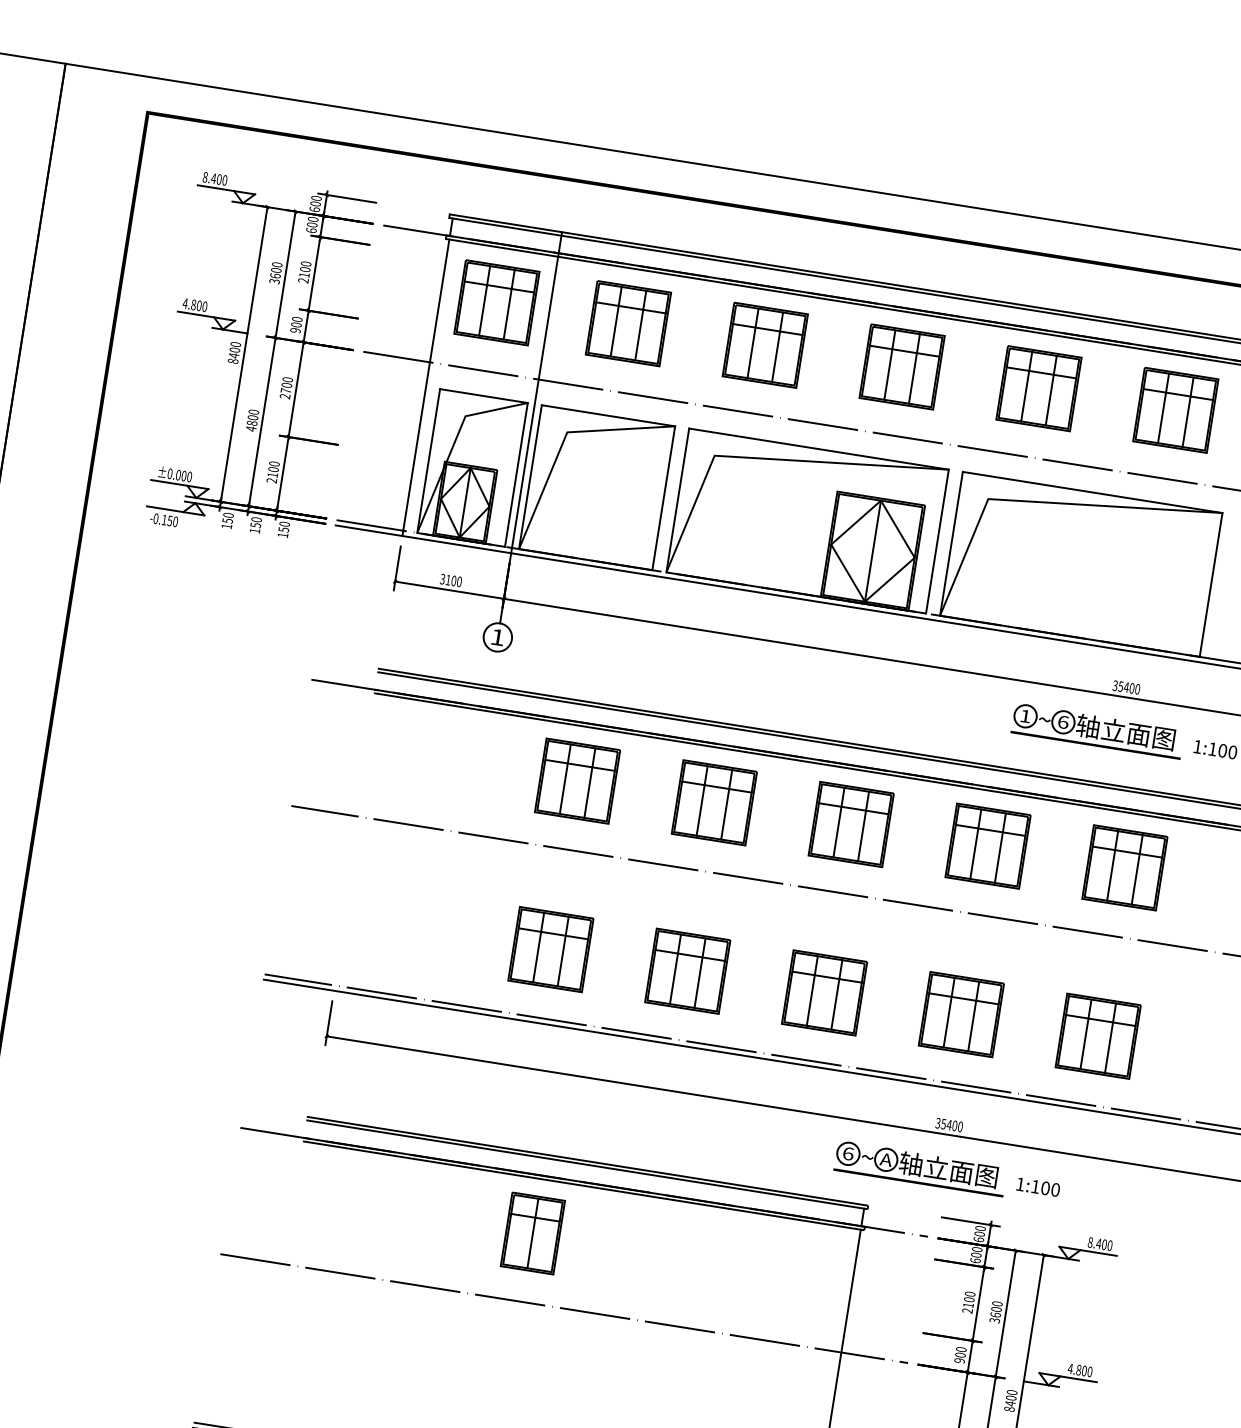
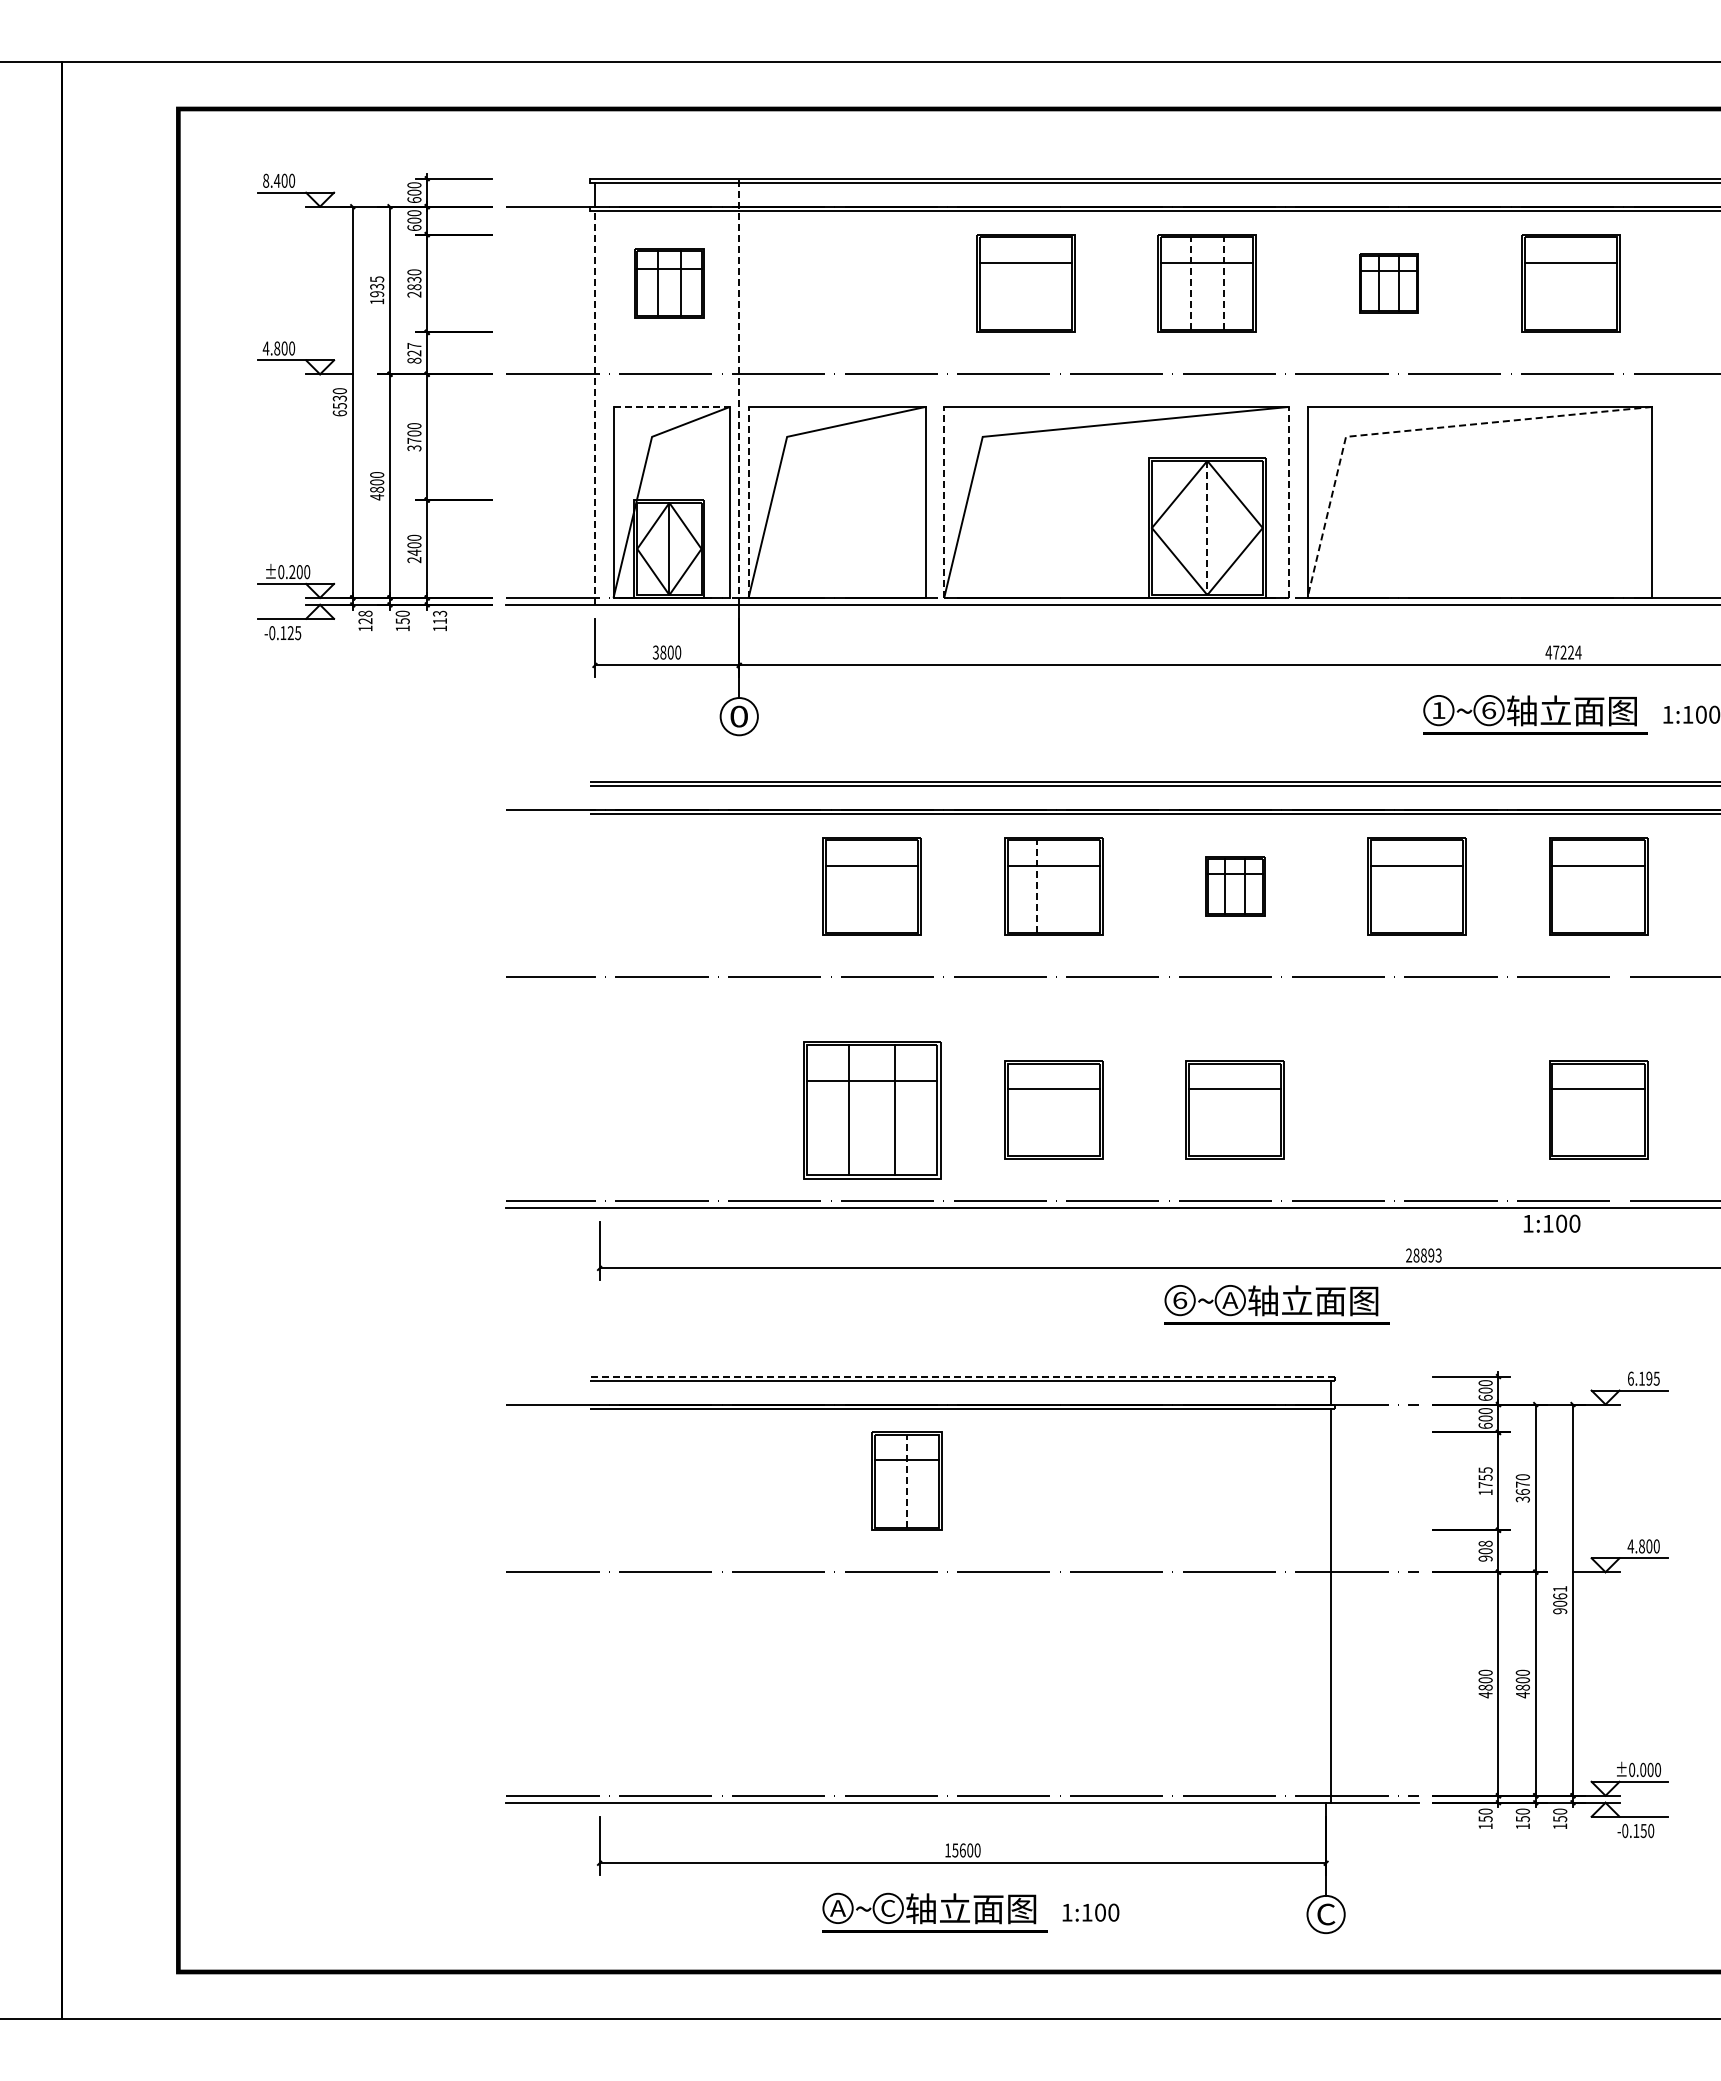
text: (304, 272) -> (414, 283), 2100 -> 2830
text: (276, 273) -> (377, 290), 3600 -> 1935
part: (496, 302) -> (669, 283), size x0.7
part: (628, 323) -> (843, 283), removed
text: (296, 325) -> (414, 353), 900 -> 827
line: (753, 343) -> (1009, 283), removed
line: (777, 347) -> (1042, 283), removed
text: (233, 355) -> (339, 405), 8400 -> 6530
line: (890, 365) -> (1191, 283), solid -> dashed
line: (914, 368) -> (1223, 283), solid -> dashed
line: (425, 388) -> (594, 408), solid -> dashed
part: (1038, 388) -> (1388, 283), size x0.6
line: (536, 392) -> (739, 391), solid -> dashed
line: (484, 395) -> (672, 406), solid -> dashed
text: (285, 396) -> (414, 448), 2700 -> 3700
line: (1163, 408) -> (1554, 283), removed
line: (1187, 412) -> (1586, 283), removed
text: (178, 475) -> (292, 572), ±0.000 -> ±0.200
text: (272, 475) -> (414, 552), 2100 -> 2400
line: (530, 476) -> (748, 501), solid -> dashed
line: (678, 499) -> (944, 501), solid -> dashed
line: (1041, 502) -> (1415, 430), solid -> dashed
text: (228, 518) -> (365, 617), 150 -> 128
text: (172, 521) -> (294, 633), -0.150 -> -0.125
text: (284, 527) -> (440, 617), 150 -> 113
line: (937, 540) -> (1288, 501), solid -> dashed
line: (873, 551) -> (1207, 528), solid -> dashed
text: (448, 580) -> (663, 652), 3100 -> 3800
text: (497, 637) -> (738, 716), 1 -> 0
text: (1126, 687) -> (1563, 652), 35400 -> 47224
line: (565, 779) -> (855, 886), removed
line: (590, 783) -> (888, 886), removed
line: (702, 800) -> (1037, 885), solid -> dashed
line: (726, 804) -> (1069, 886), removed
part: (850, 824) -> (1234, 886), size x0.6
line: (975, 844) -> (1400, 886), removed
line: (1000, 848) -> (1433, 886), removed
line: (1112, 865) -> (1582, 886), removed
line: (1136, 869) -> (1614, 886), removed
part: (550, 949) -> (871, 1109), size x1.4
line: (675, 968) -> (1037, 1109), removed
line: (699, 972) -> (1069, 1109), removed
line: (812, 990) -> (1219, 1109), removed
line: (836, 994) -> (1251, 1109), removed
part: (961, 1014) -> (1416, 1109), removed
line: (1086, 1033) -> (1582, 1109), removed
line: (1110, 1037) -> (1614, 1109), removed
text: (948, 1124) -> (1423, 1255), 35400 -> 28893
line: (587, 1161) -> (962, 1376), solid -> dashed
part: (920, 1168) -> (1276, 1304), moved
text: (1038, 1186) -> (1551, 1223), moved
line: (532, 1232) -> (906, 1480), solid -> dashed
text: (1100, 1243) -> (1643, 1378), 8.400 -> 6.195
text: (968, 1302) -> (1485, 1481), 2100 -> 1755
text: (996, 1309) -> (1522, 1484), 3600 -> 3670
text: (961, 1349) -> (1485, 1543), 900 -> 908
text: (1011, 1401) -> (1560, 1600), 8400 -> 9061

